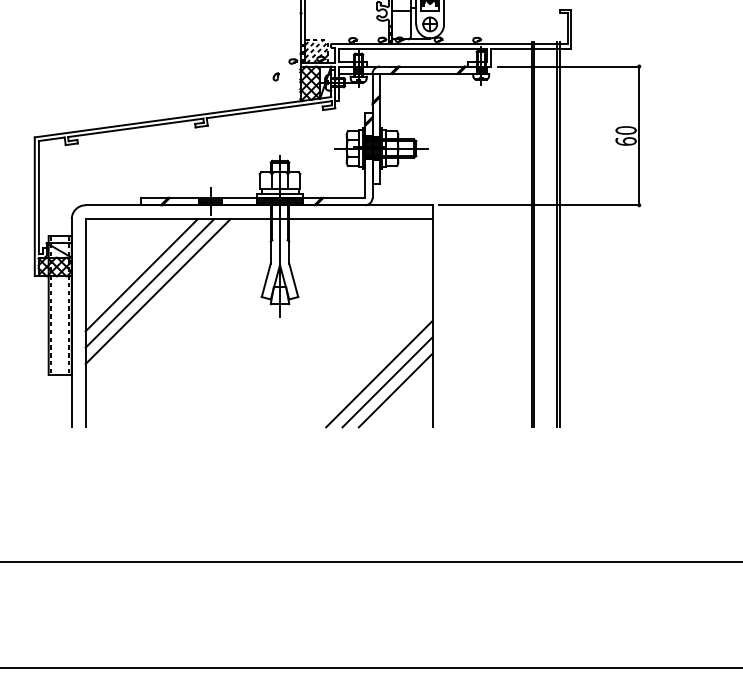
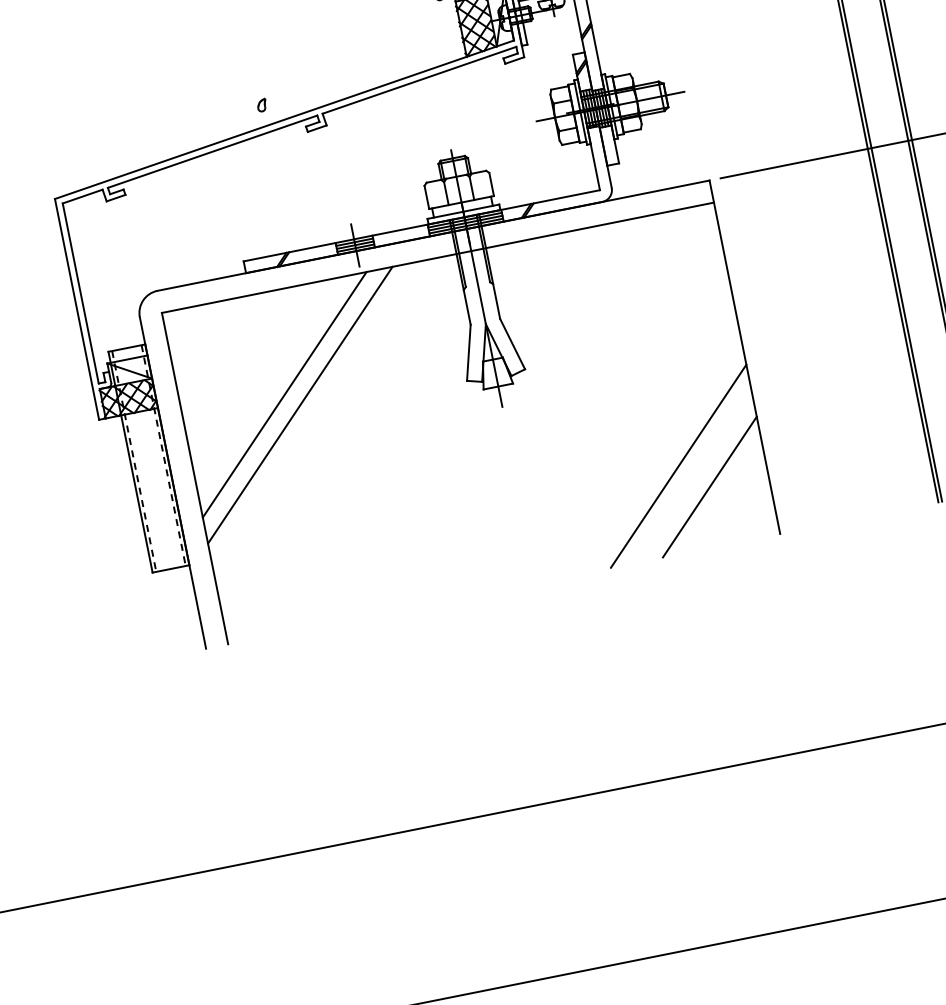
part: (275, 76) -> (260, 105), moved
line: (141, 275) -> (268, 384), removed
line: (387, 382) -> (694, 476), removed

